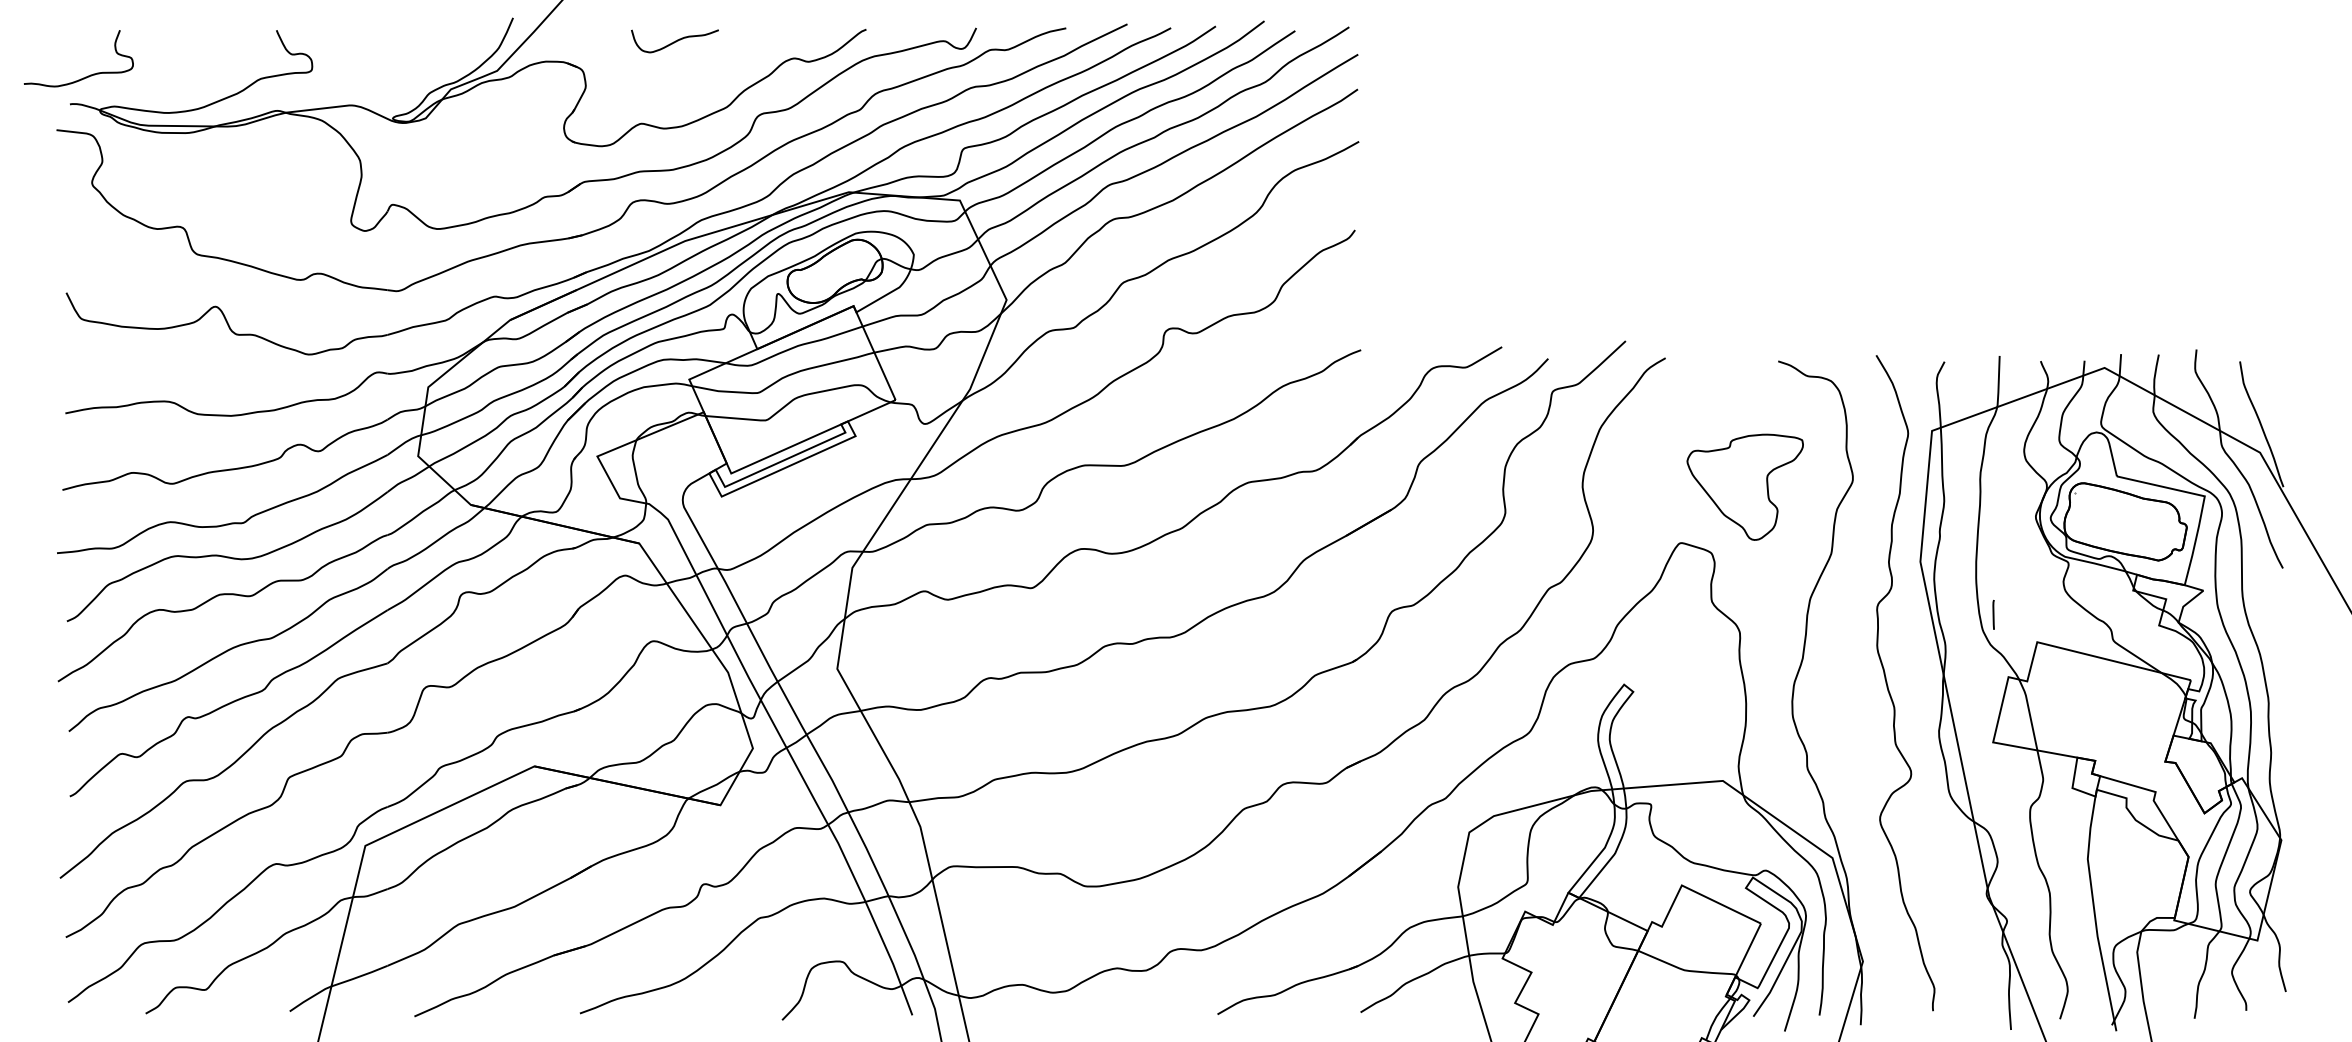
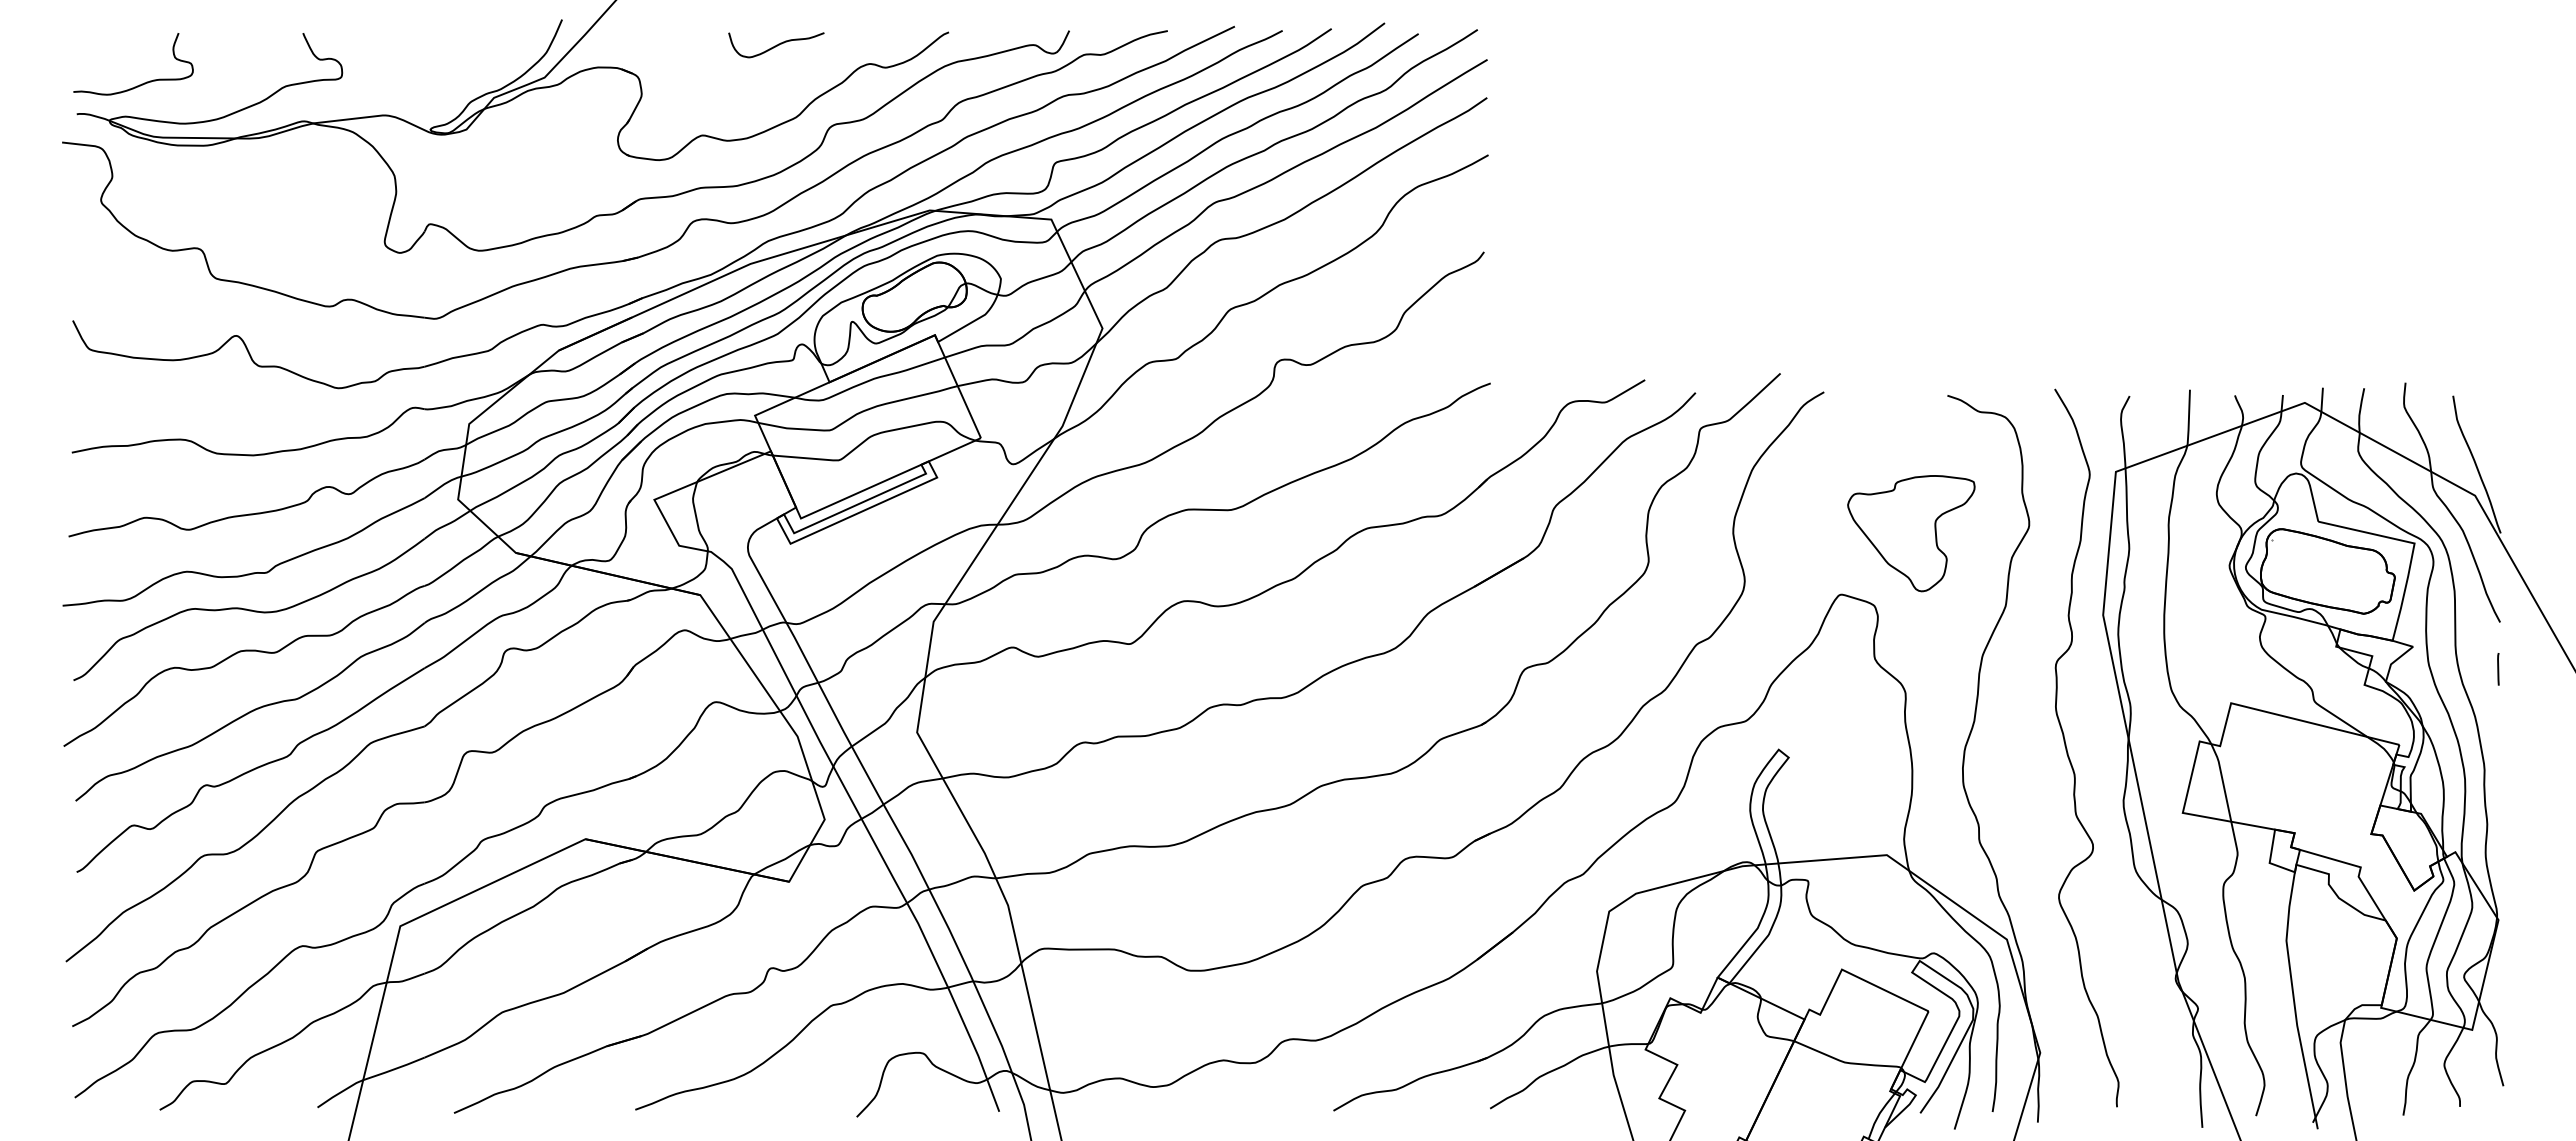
curve: (675, 41) -> (776, 45), moved
curve: (84, 77) -> (139, 84), moved
line: (1993, 615) -> (2498, 669), moved

